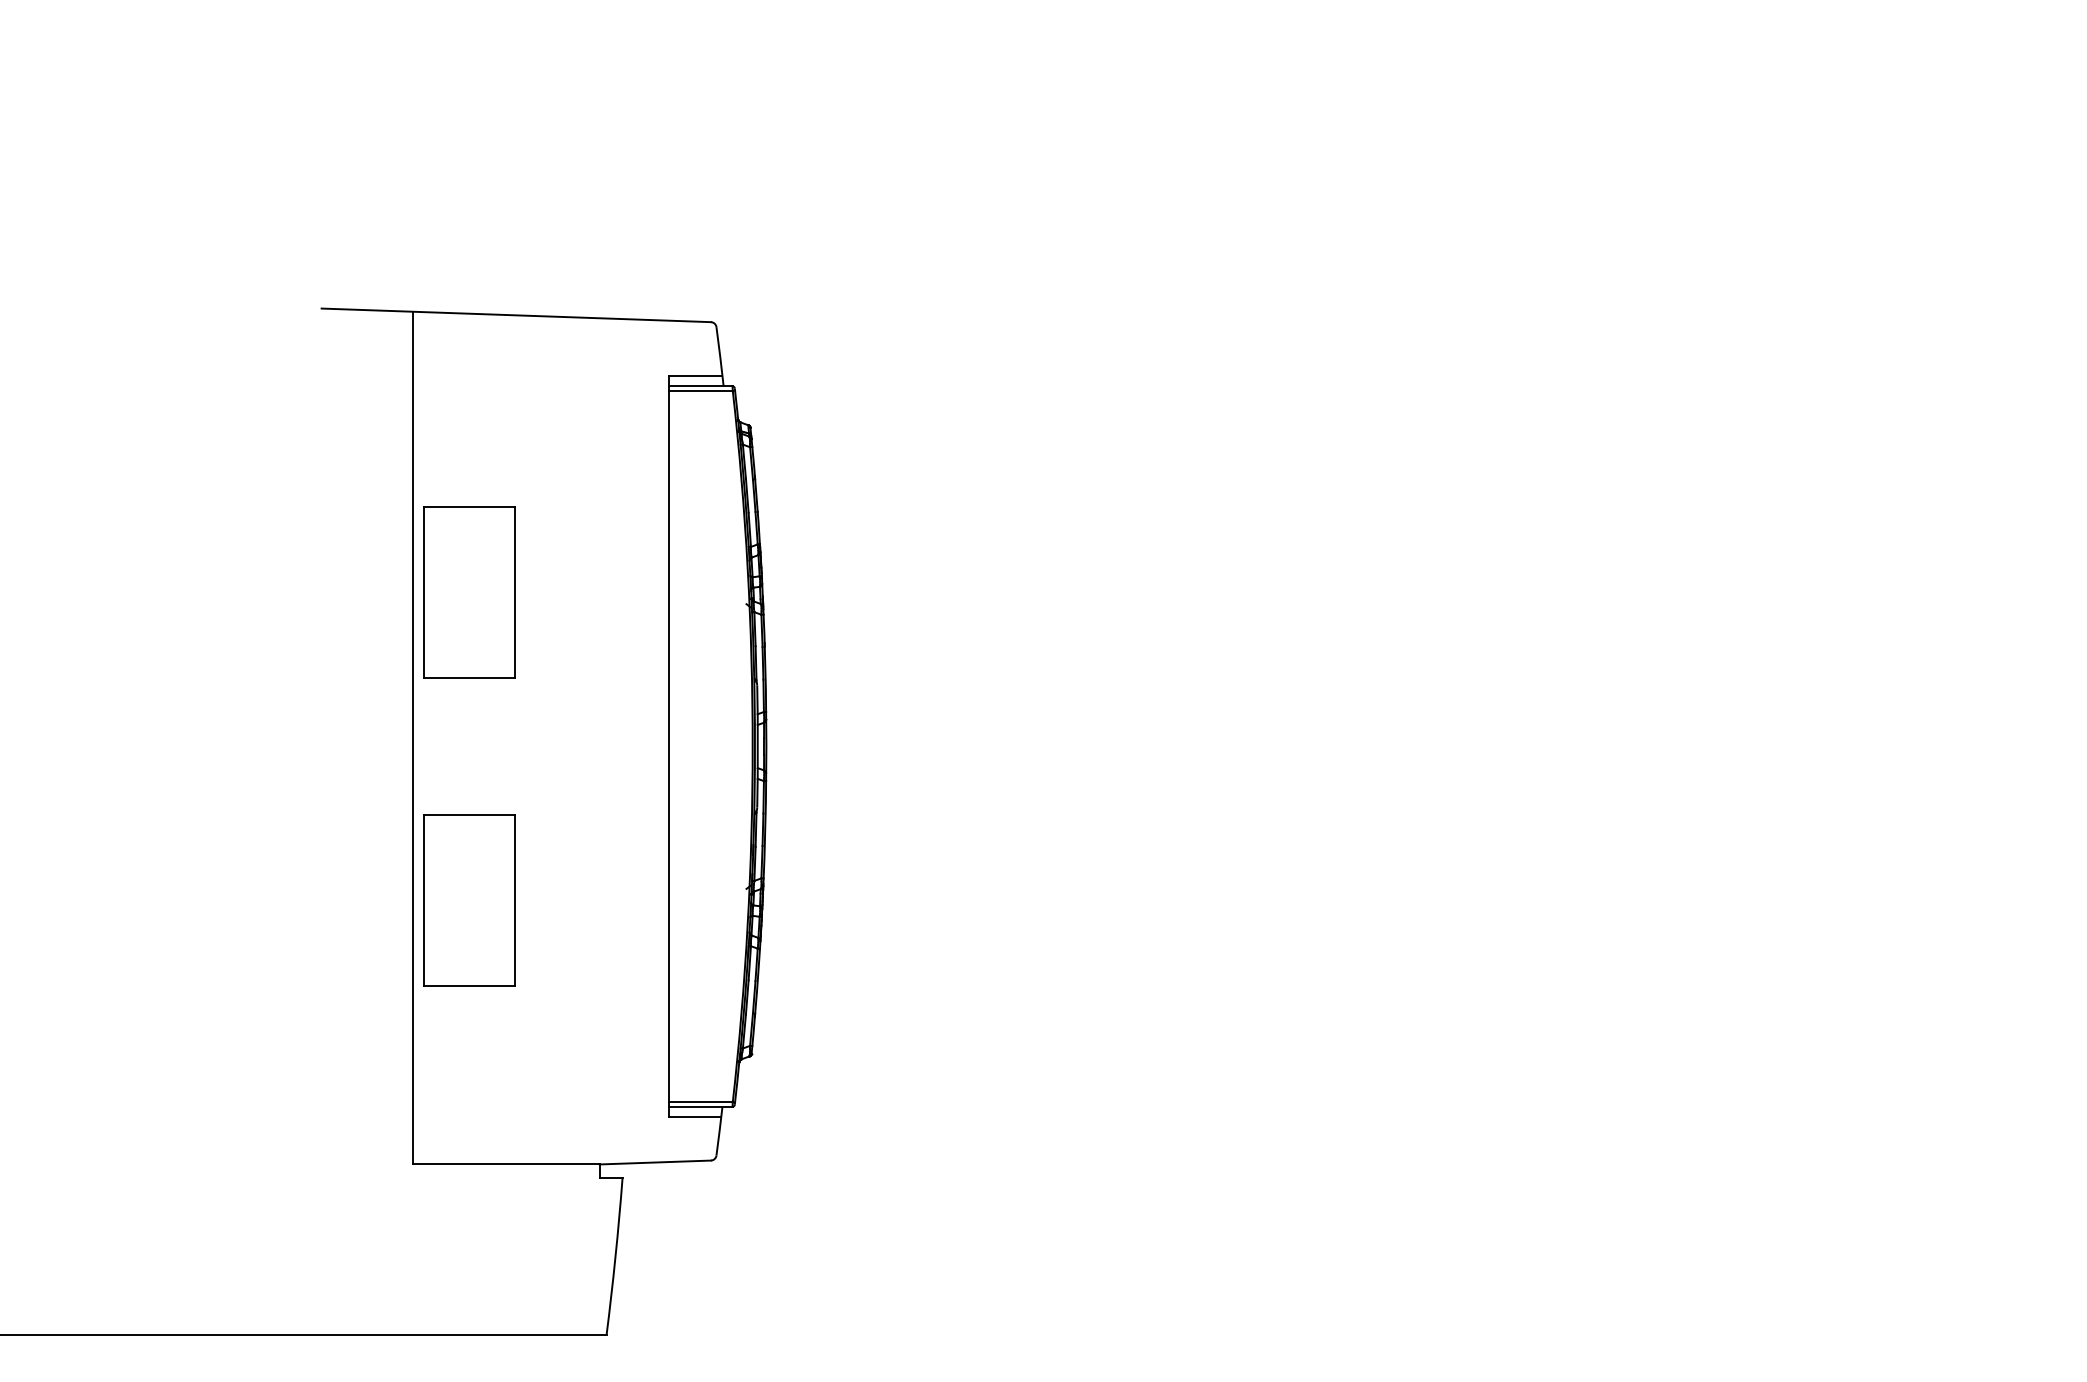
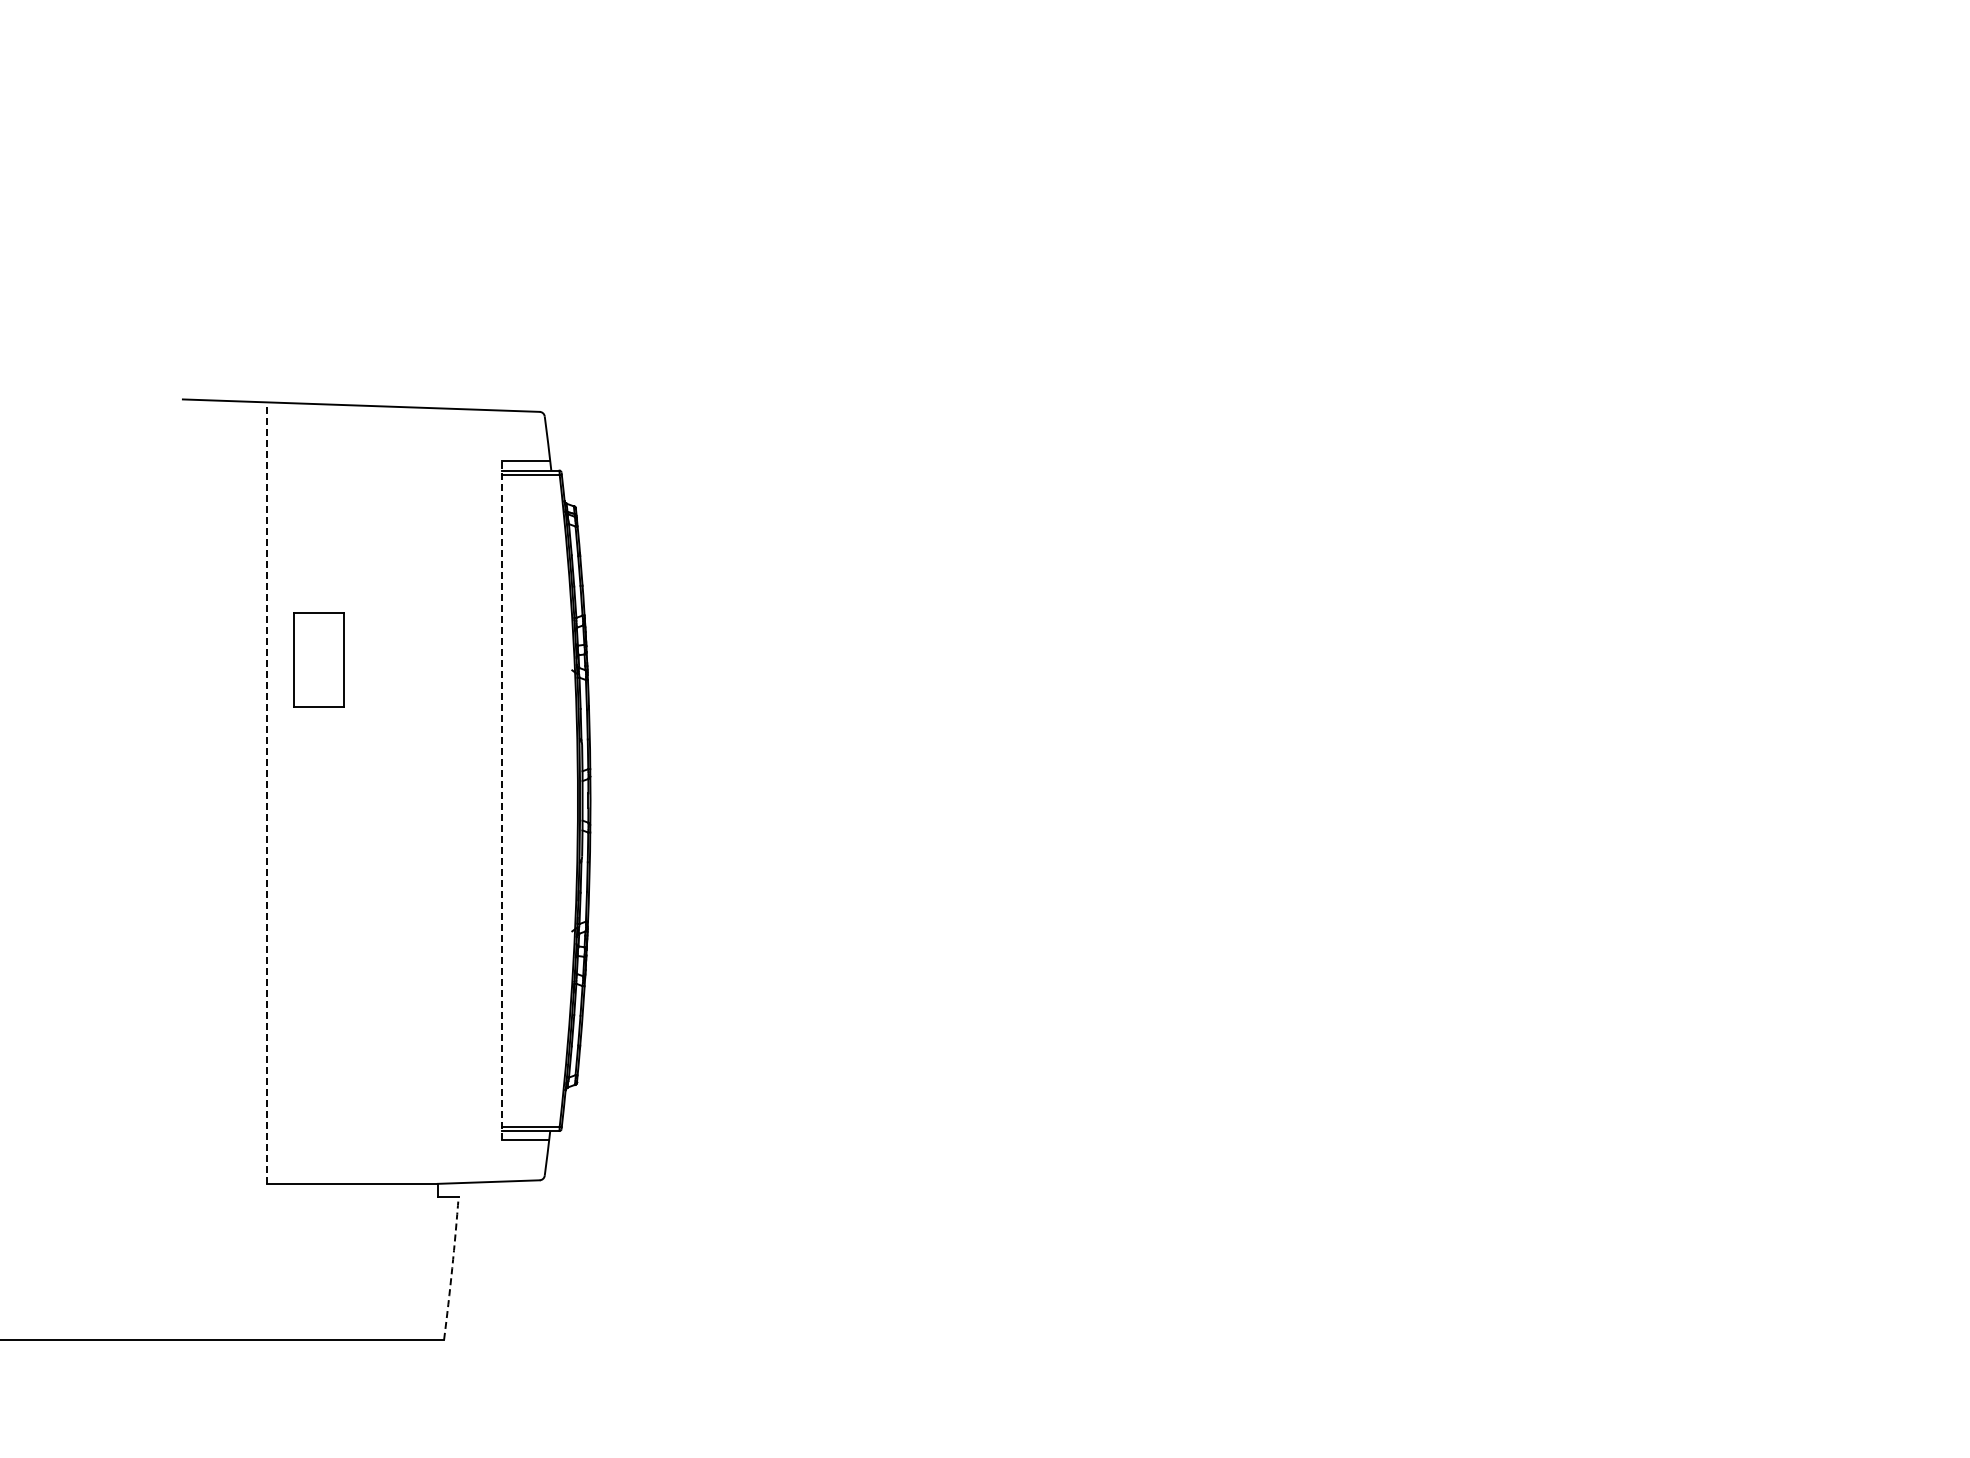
part: (469, 592) -> (318, 659), size x0.6
line: (412, 738) -> (266, 793), solid -> dashed
line: (669, 746) -> (501, 800), solid -> dashed
part: (469, 900) -> (318, 941), removed
arc: (615, 1256) -> (452, 1268), solid -> dashed

